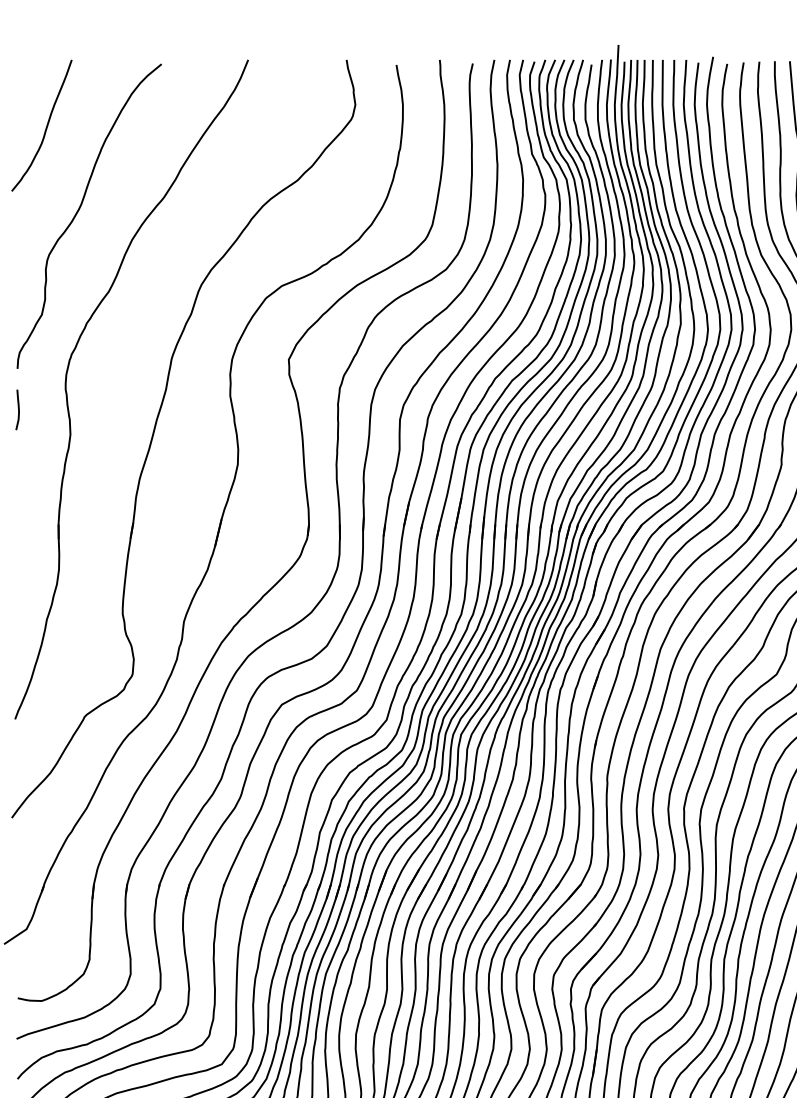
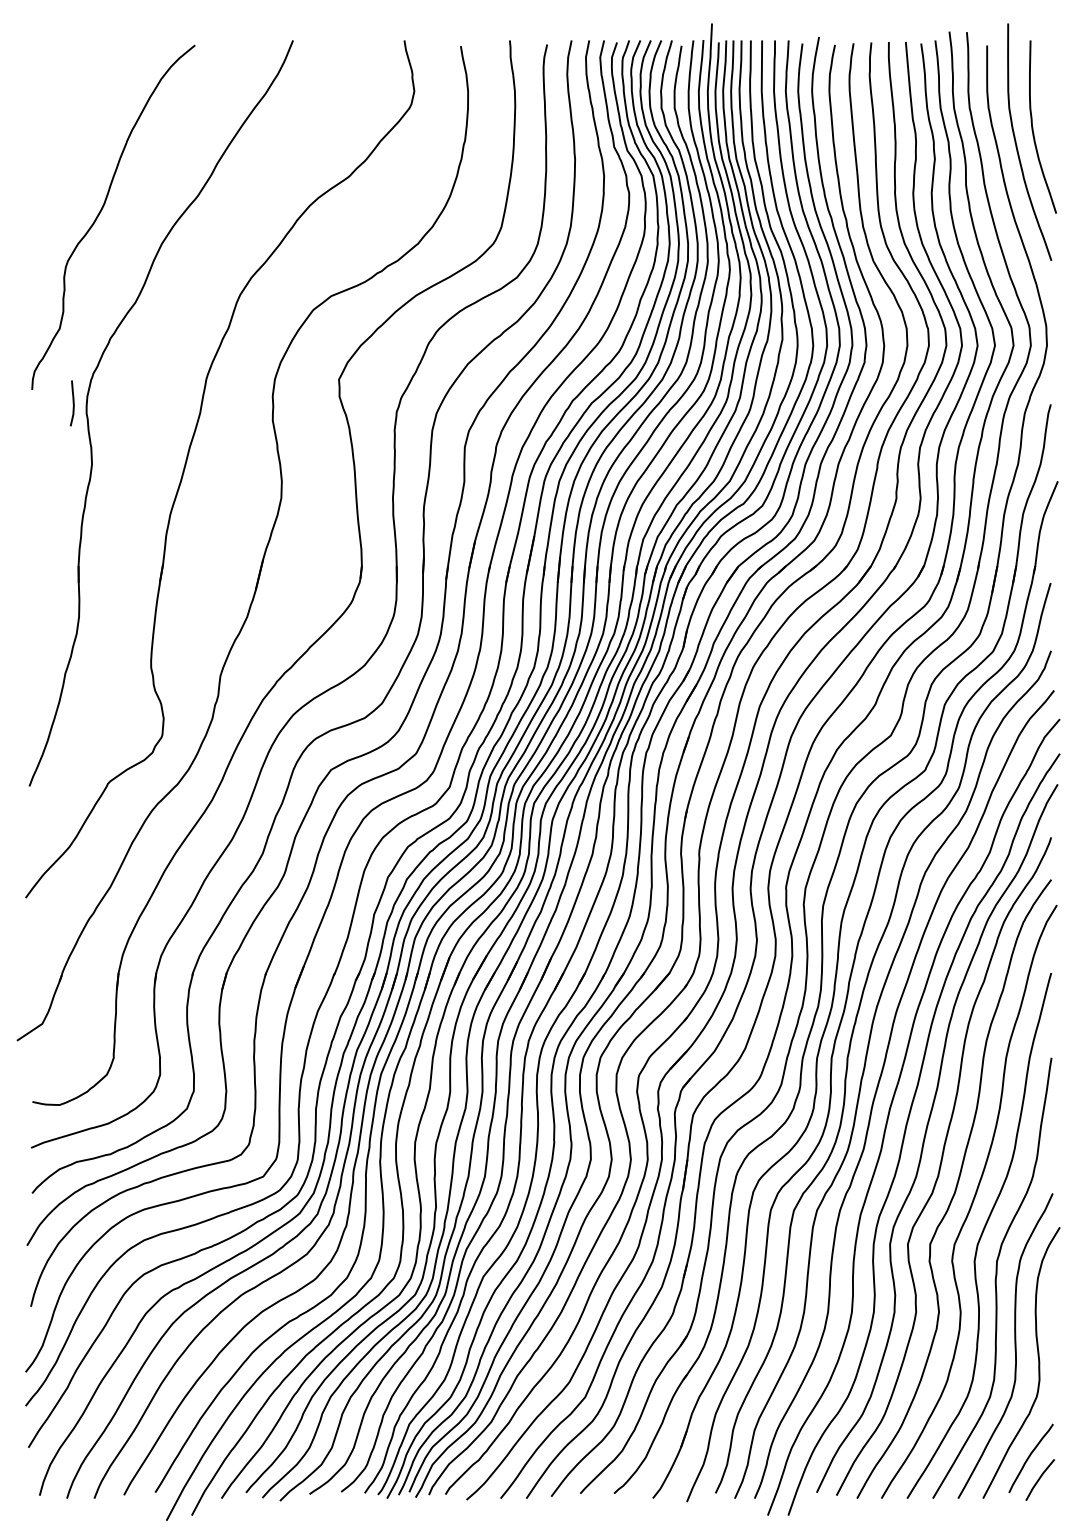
curve: (46, 126) -> (64, 115), removed
curve: (17, 410) -> (72, 403), moved

